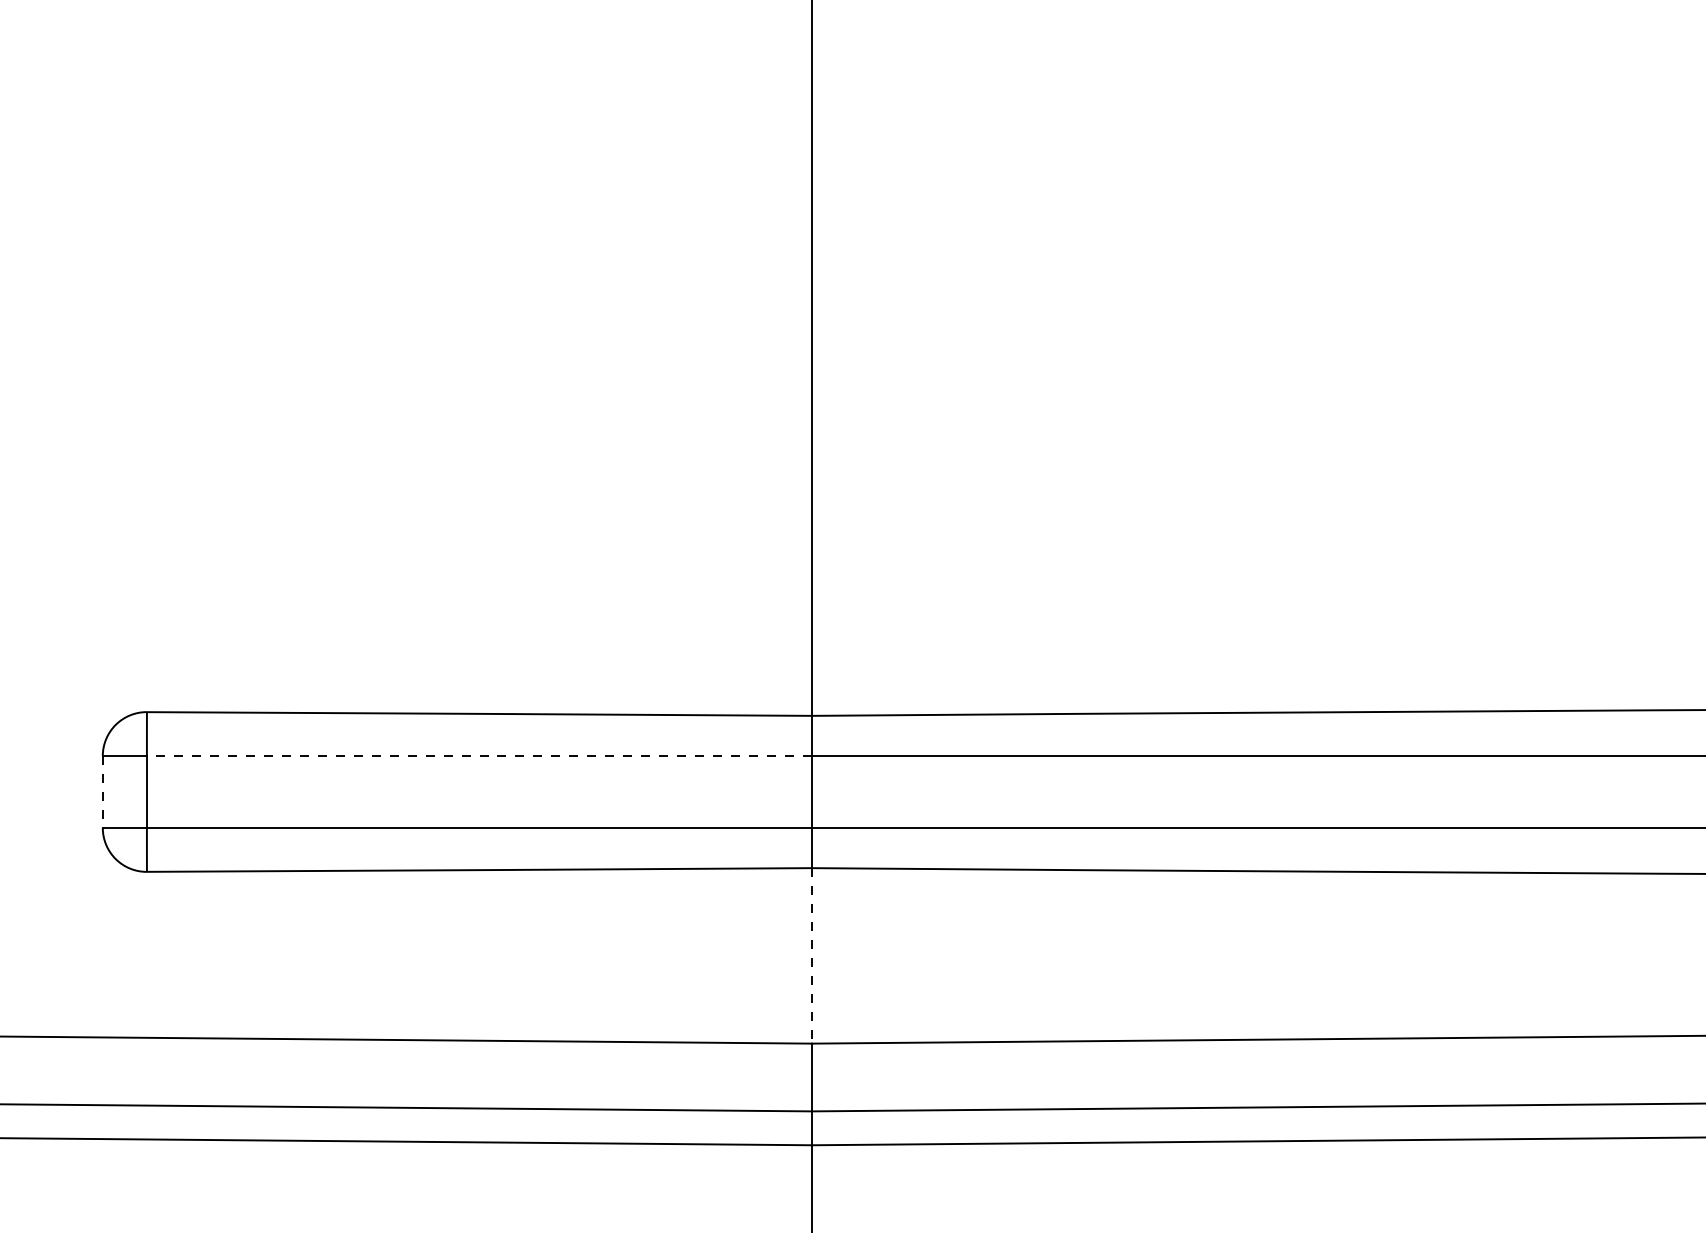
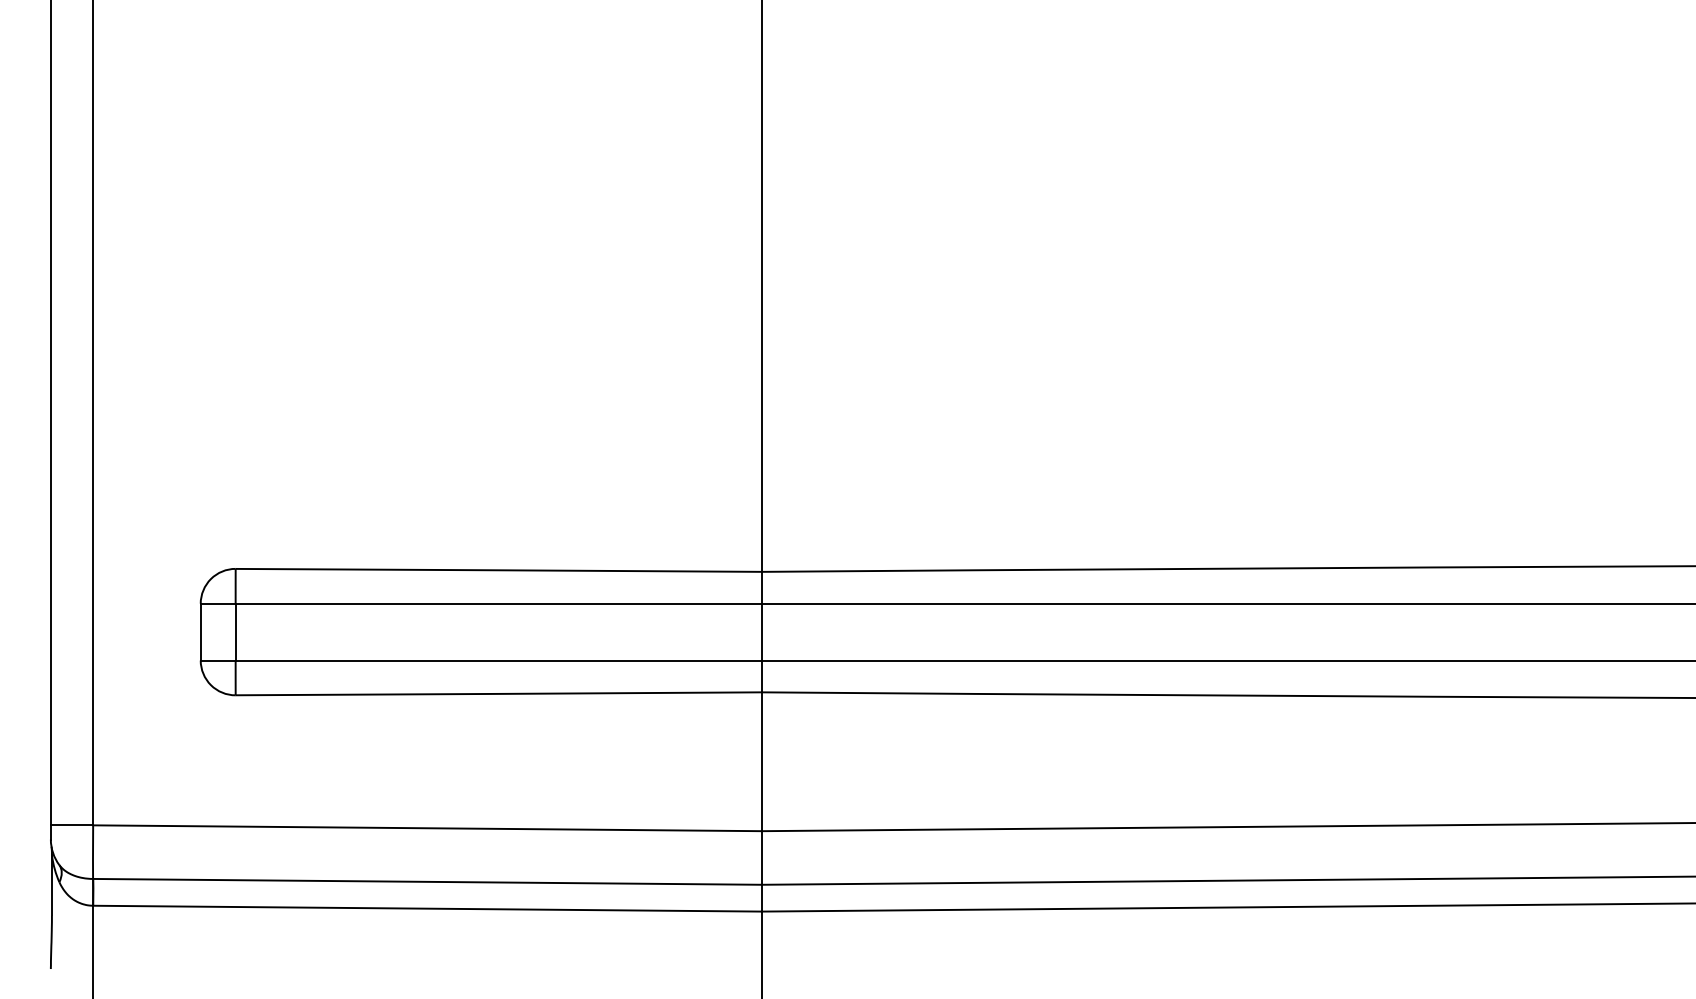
line: (479, 755) -> (498, 603), dashed -> solid
line: (102, 792) -> (200, 632), dashed -> solid
line: (811, 956) -> (761, 762), dashed -> solid

